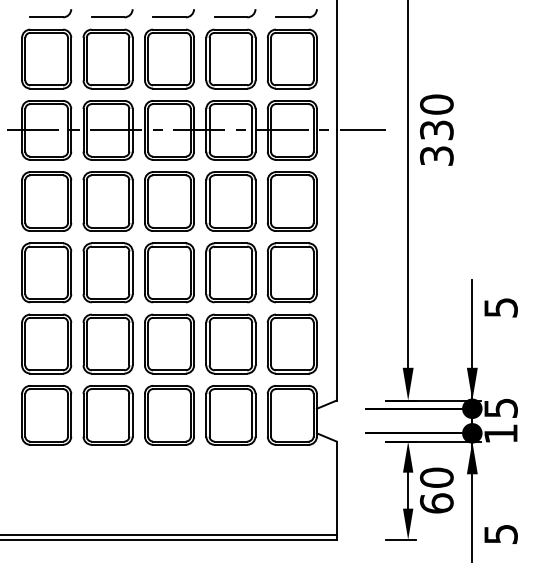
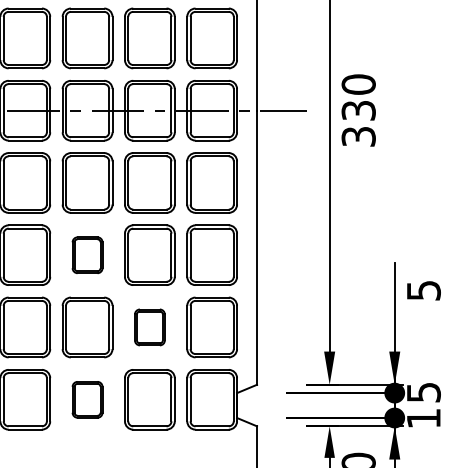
part: (169, 272) -> (87, 254), size x0.6
part: (230, 343) -> (149, 326), size x0.6
part: (169, 415) -> (87, 399), size x0.6

